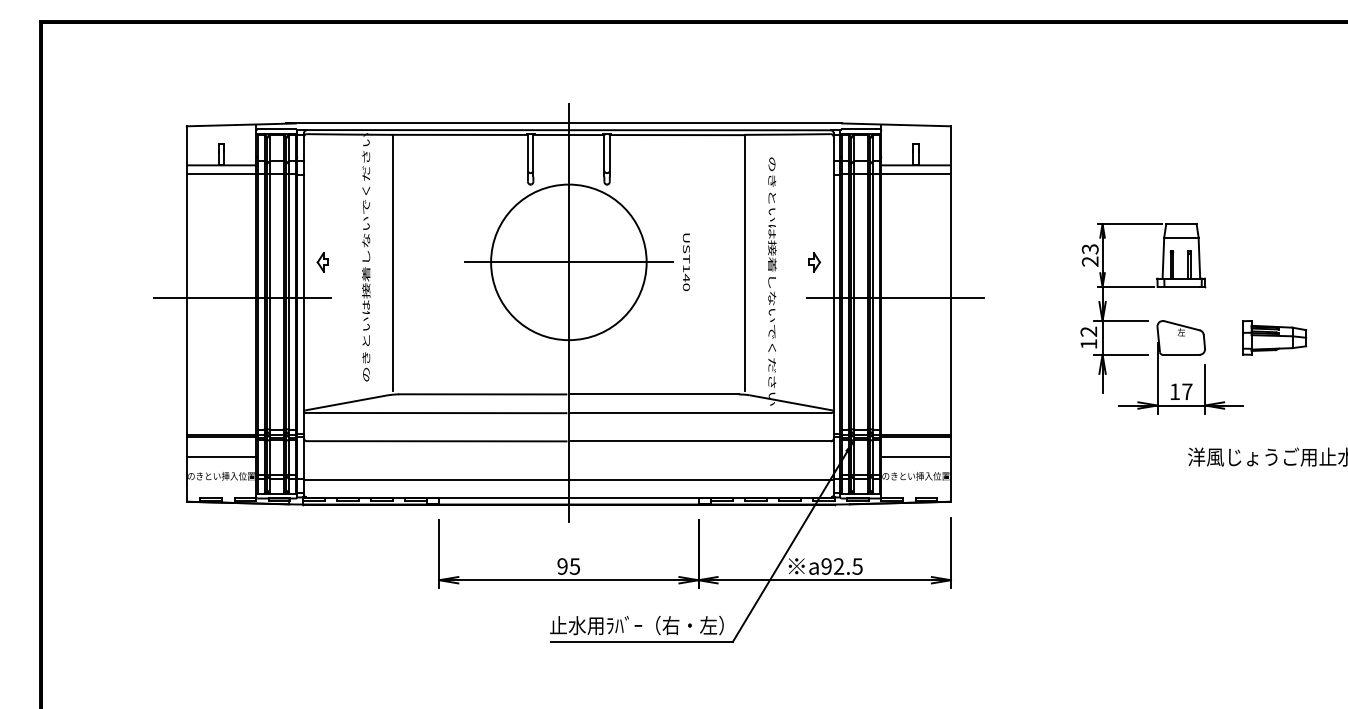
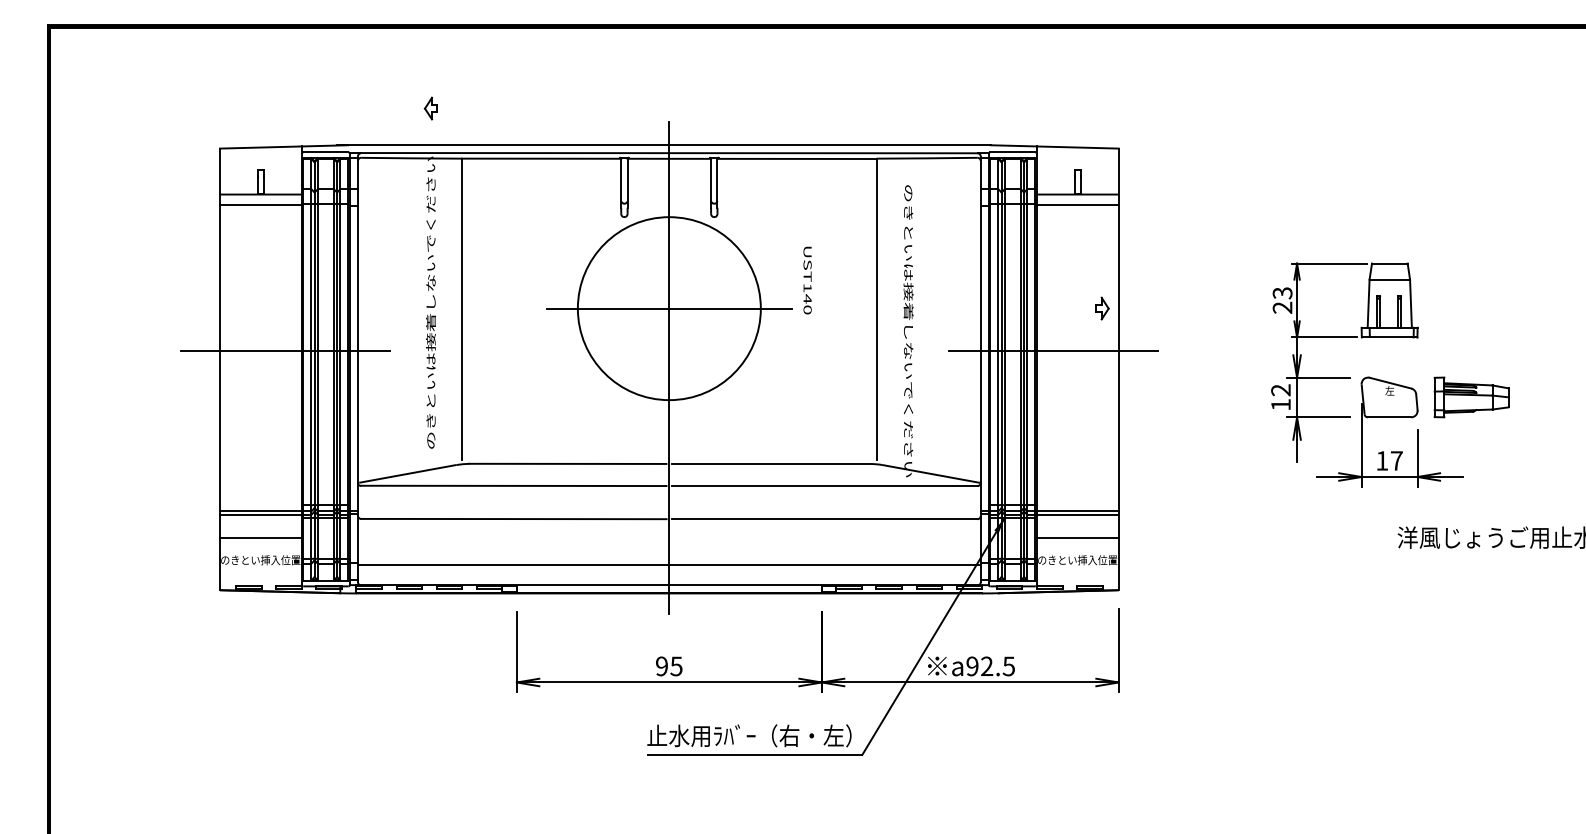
part: (322, 262) -> (430, 108), moved
text: (686, 262) -> (807, 280), moved
part: (814, 262) -> (1102, 308), moved
part: (1274, 337) -> (1471, 397), moved

